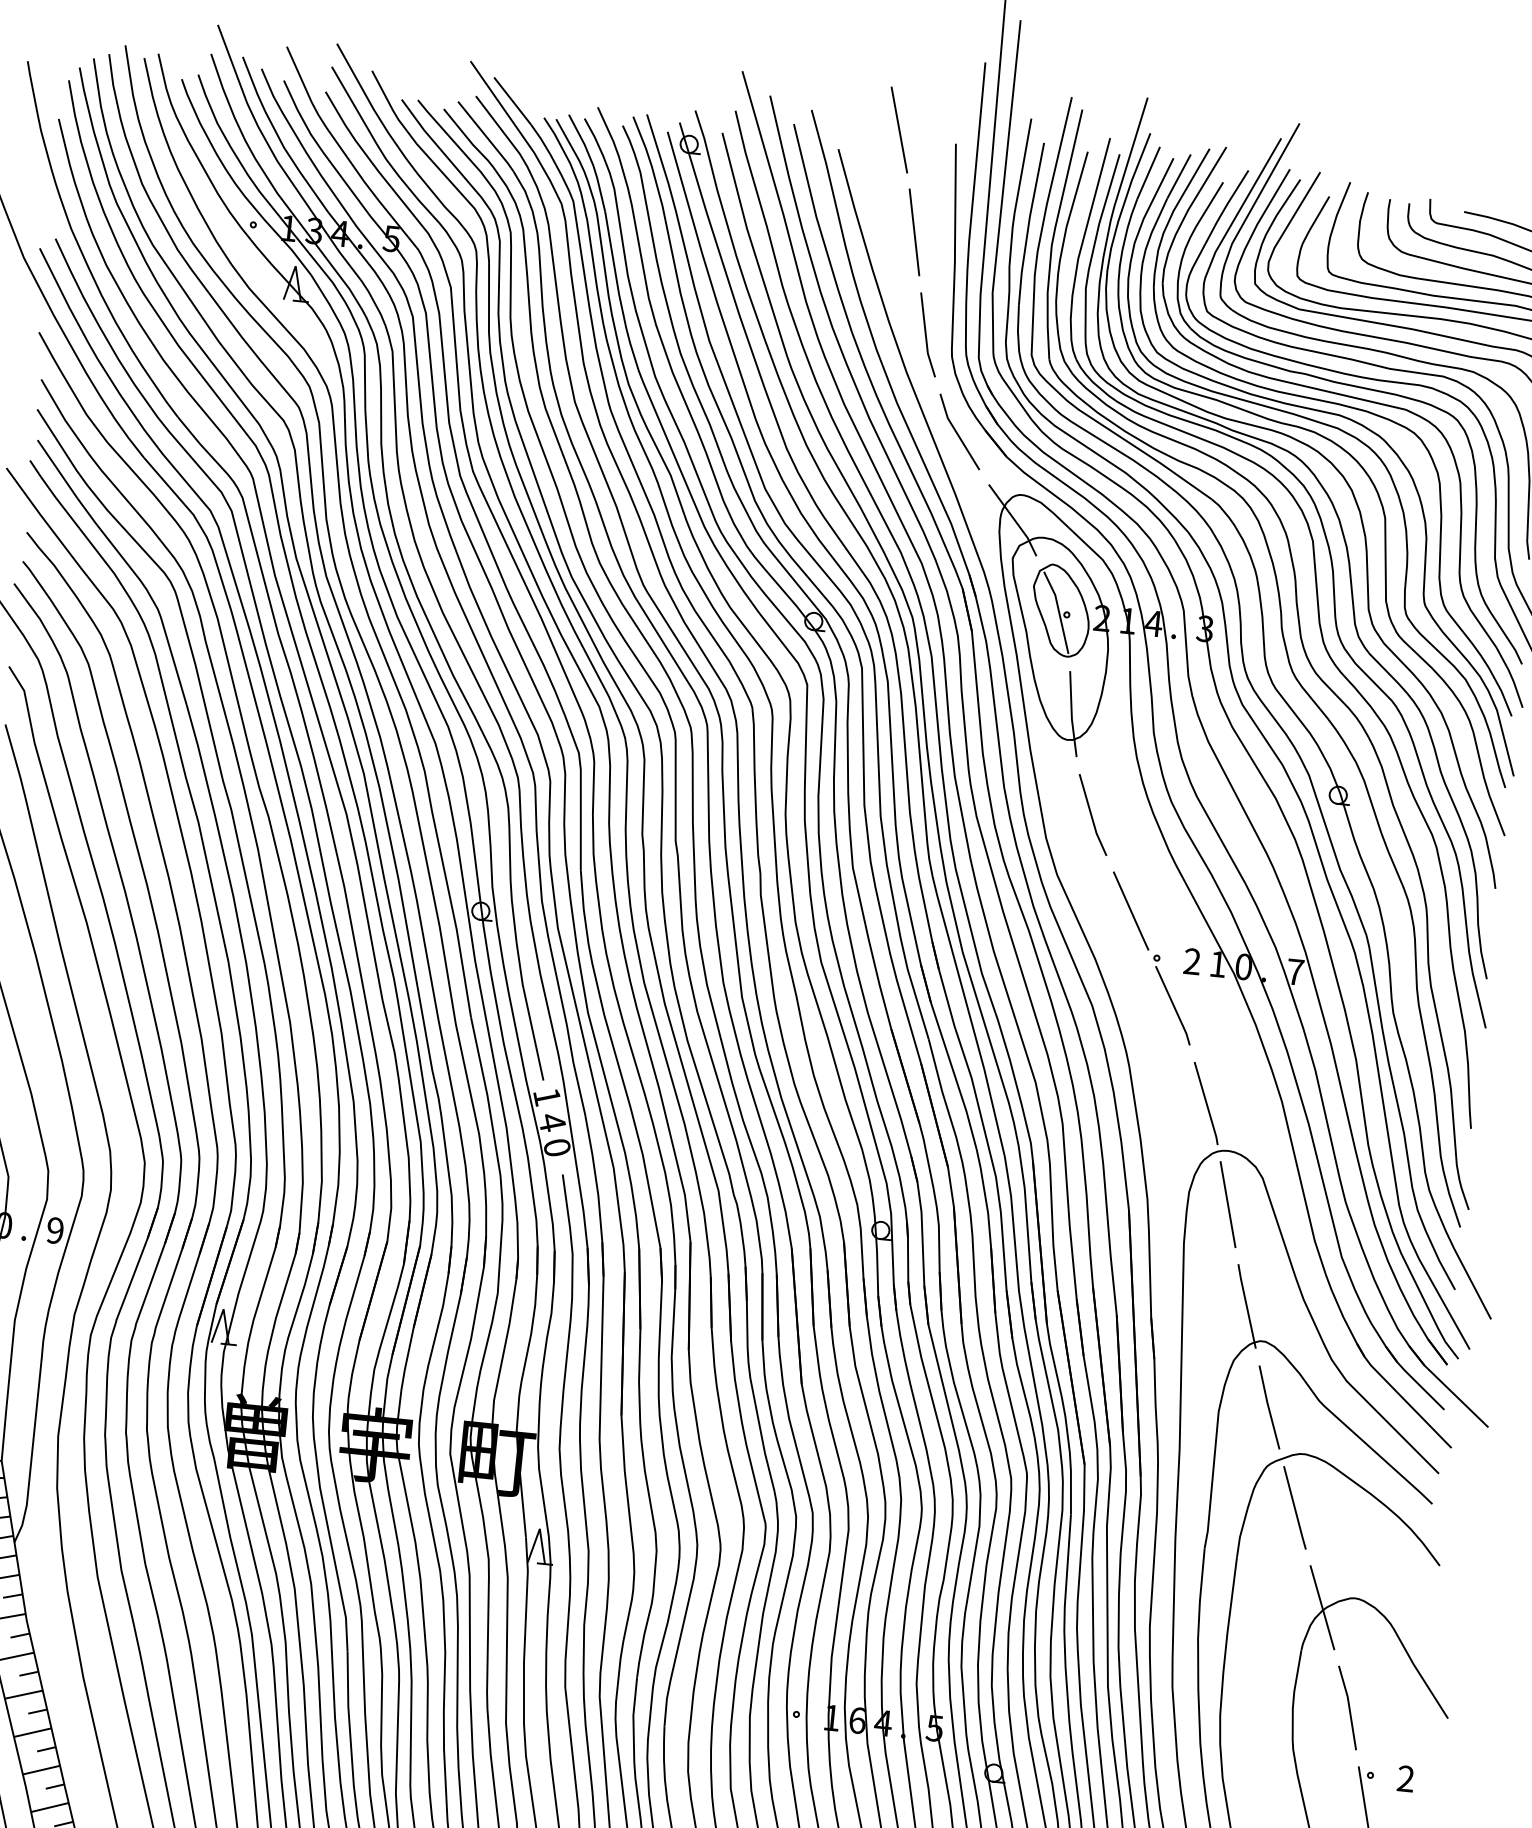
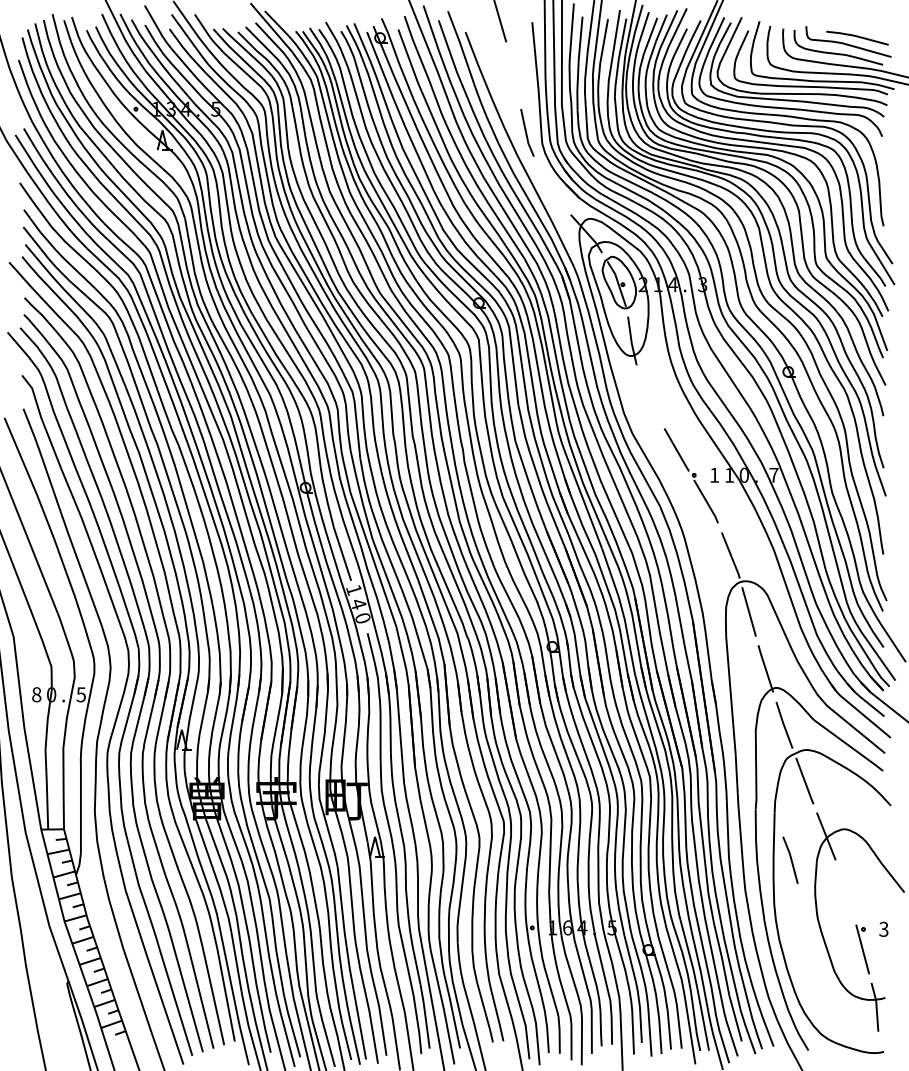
line: (913, 232) -> (513, 75), removed
line: (958, 431) -> (550, 186), removed
line: (1093, 815) -> (649, 397), removed
text: (1192, 960) -> (714, 474), 2 -> 1
text: (54, 1230) -> (80, 694), 9 -> 5
line: (1347, 1706) -> (790, 859), moved
text: (1405, 1779) -> (883, 929), 2 -> 3

